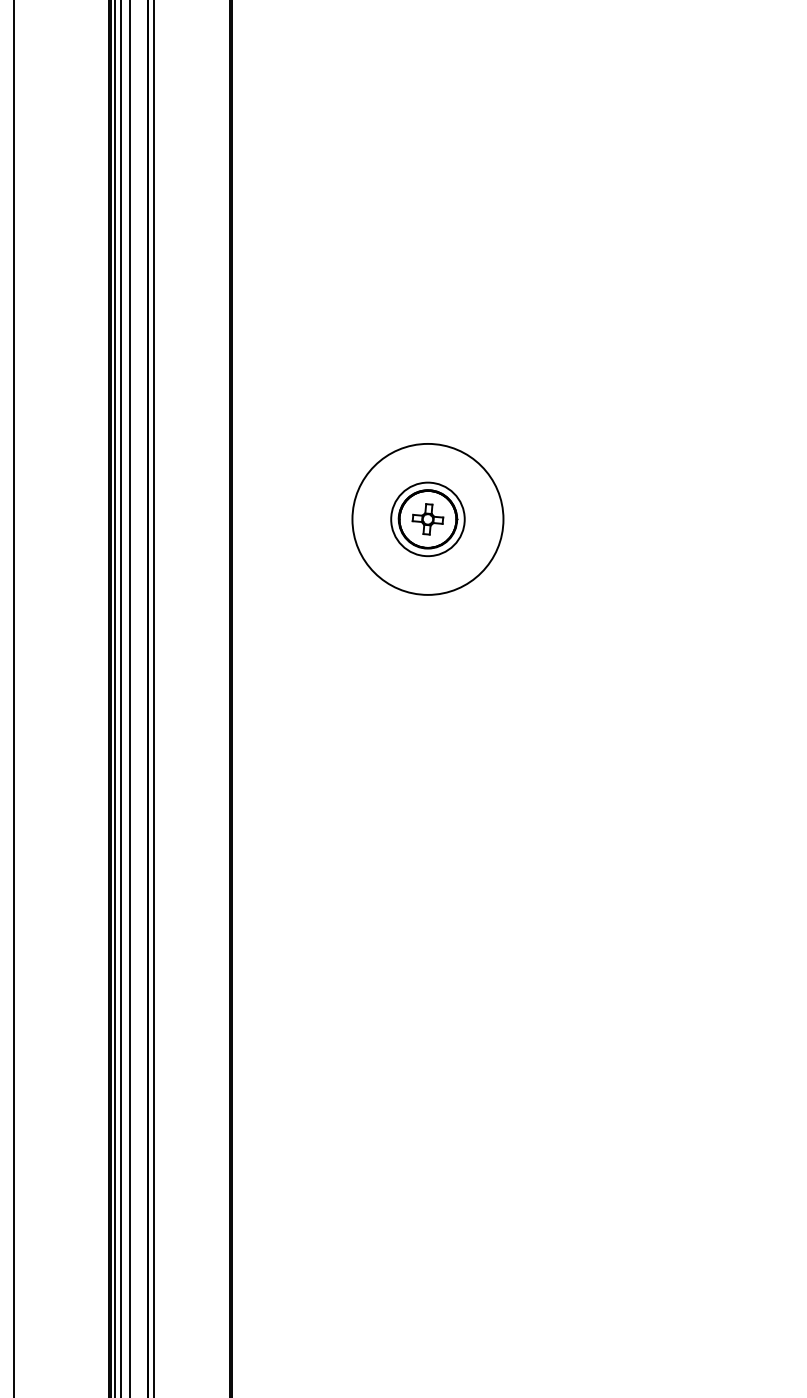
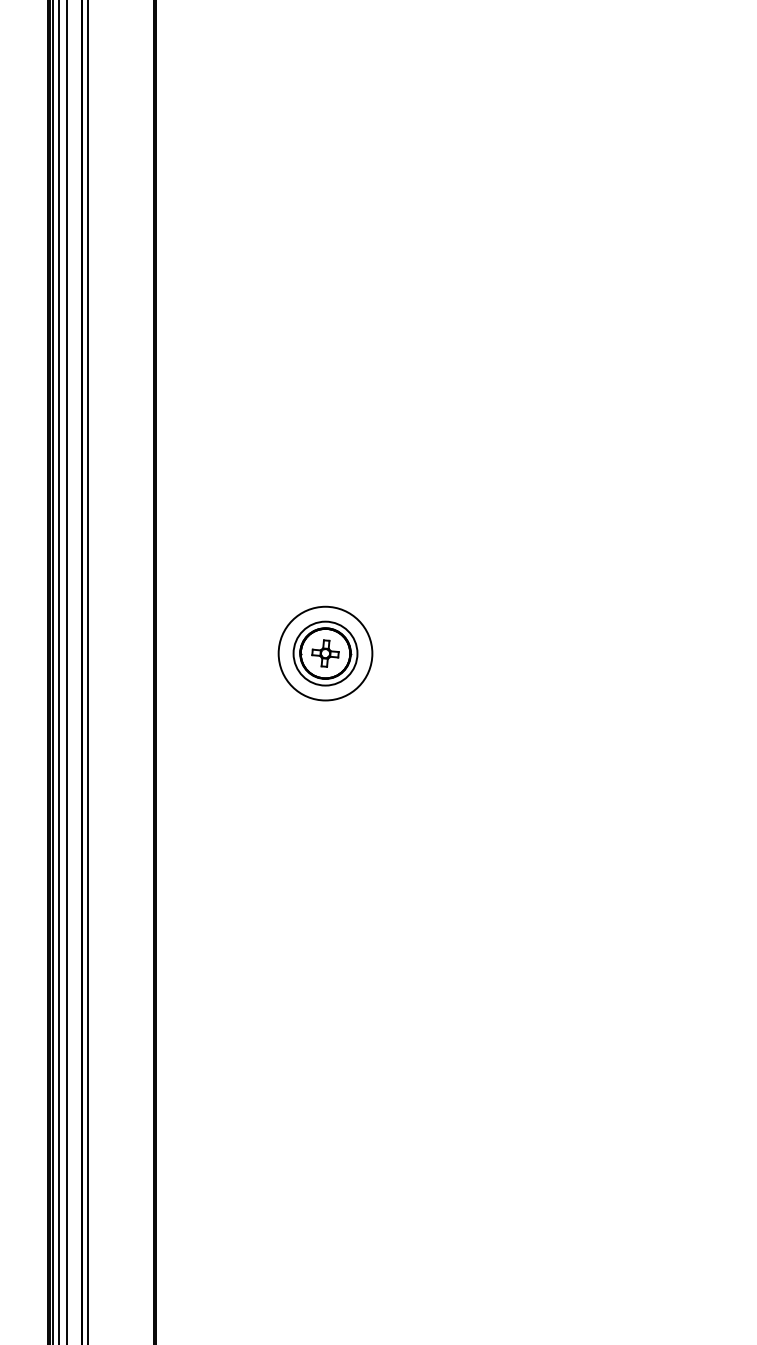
circle: (427, 519) -> (325, 653), size x0.71

